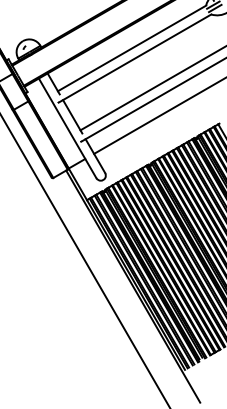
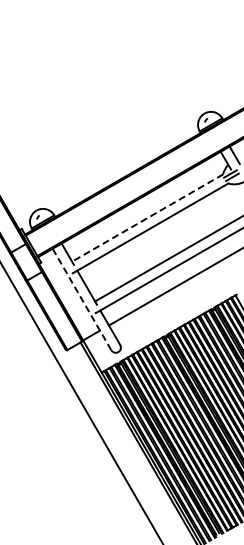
line: (131, 48) -> (147, 218), solid -> dashed
line: (67, 128) -> (81, 299), solid -> dashed

